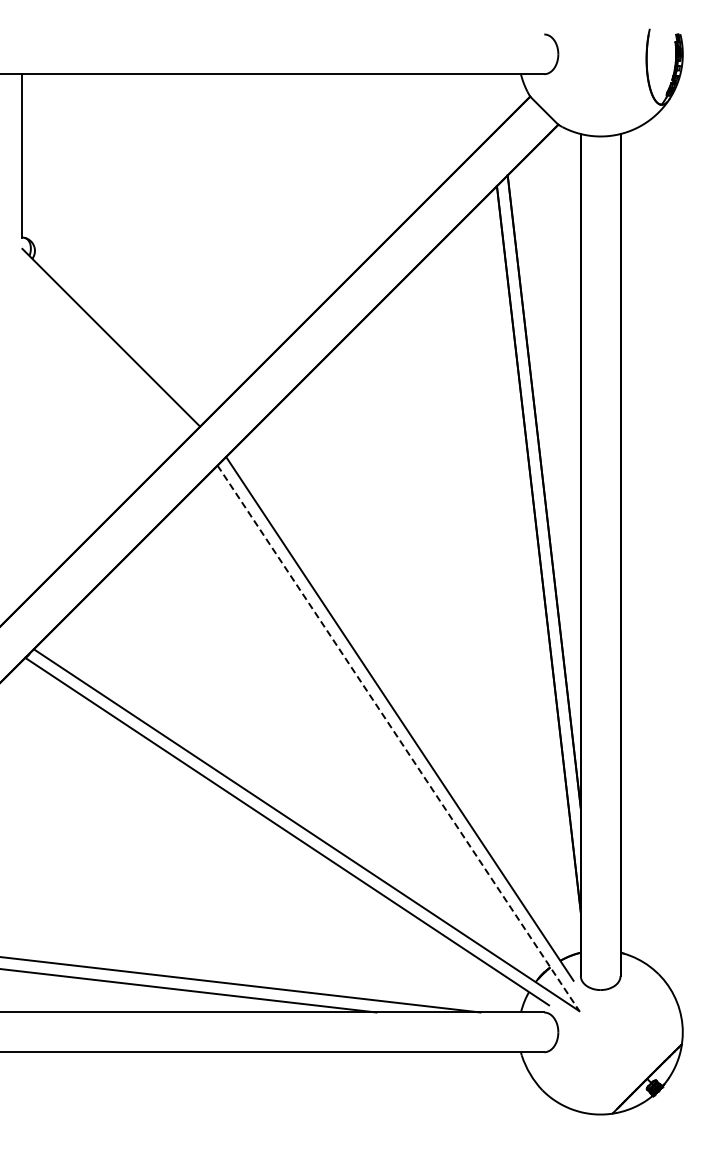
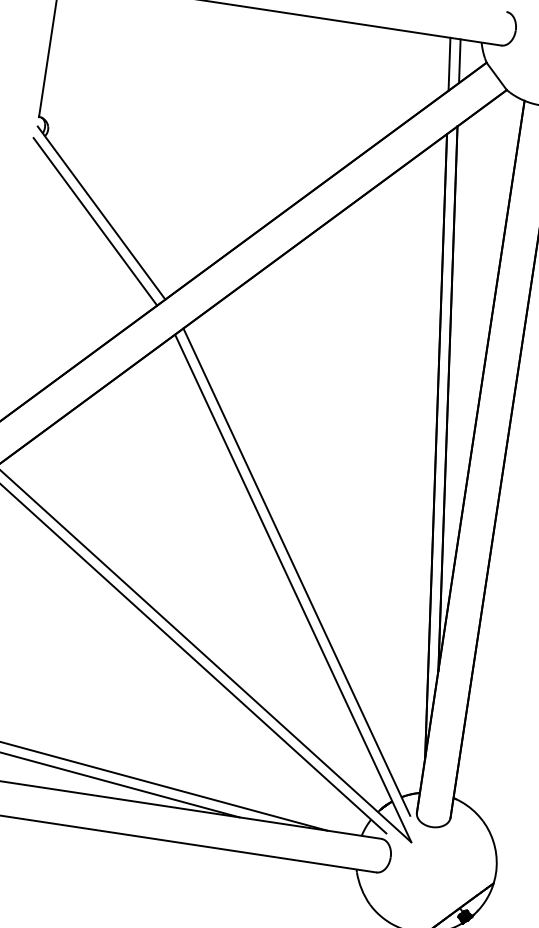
line: (498, 99) -> (459, 61), added
line: (487, 104) -> (449, 63), added
line: (105, 348) -> (95, 221), added
line: (398, 738) -> (293, 588), dashed -> solid

